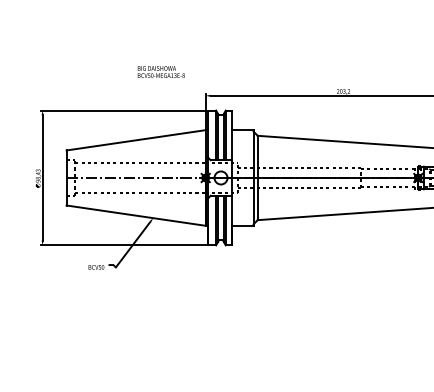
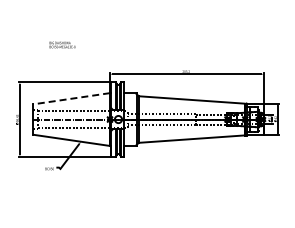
text: (161, 71) -> (62, 44), moved
line: (135, 139) -> (71, 98), solid -> dashed

